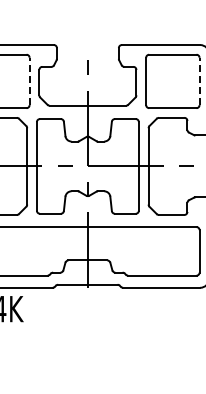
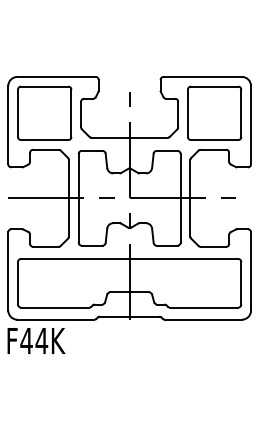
line: (29, 81) -> (71, 113), dashed -> solid
line: (199, 81) -> (241, 113), dashed -> solid

